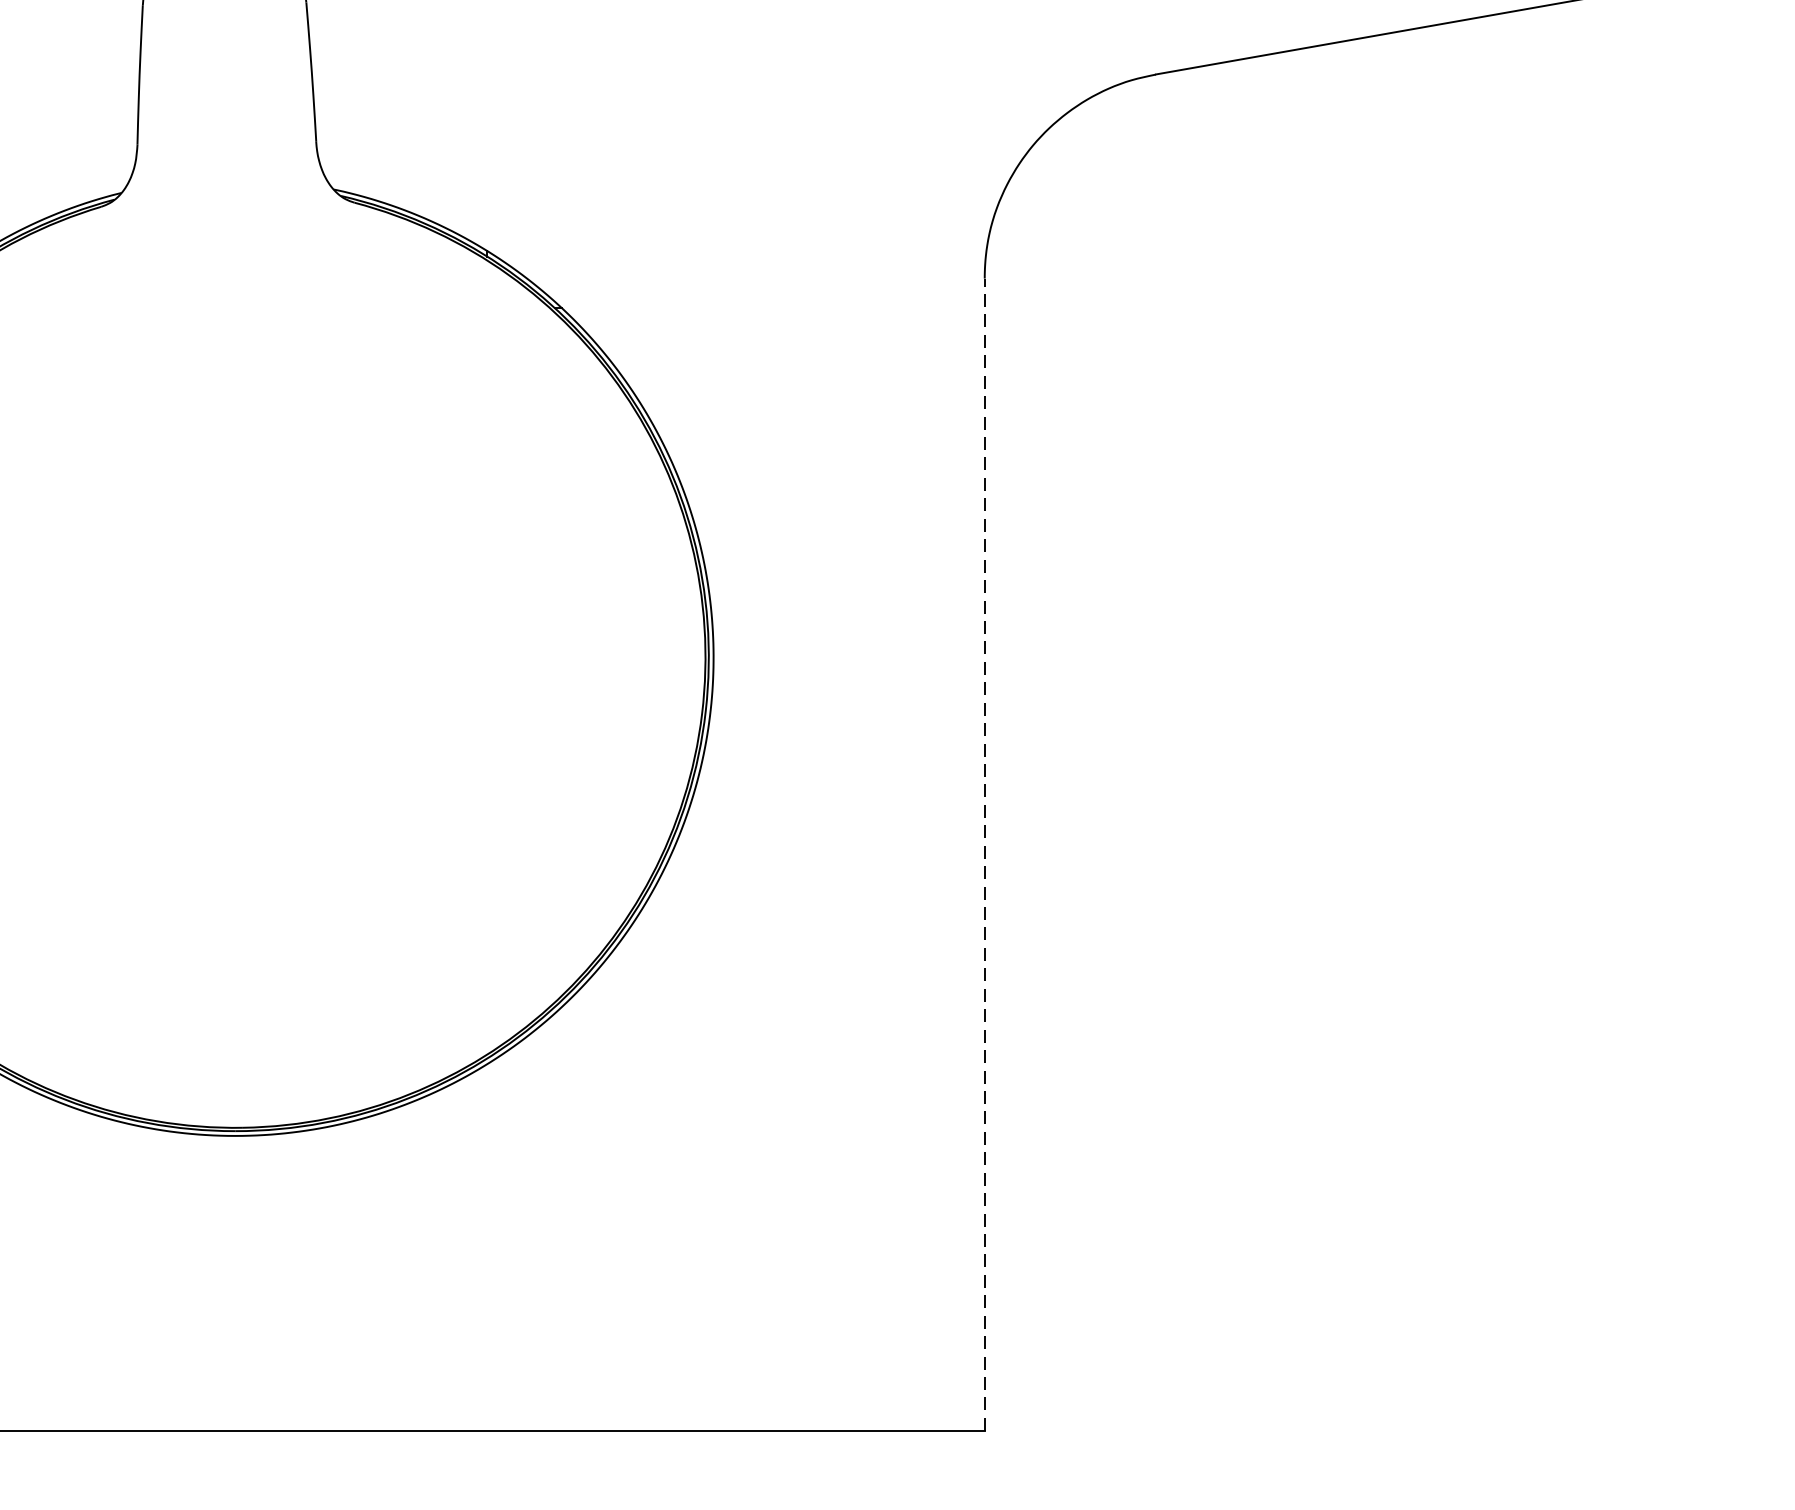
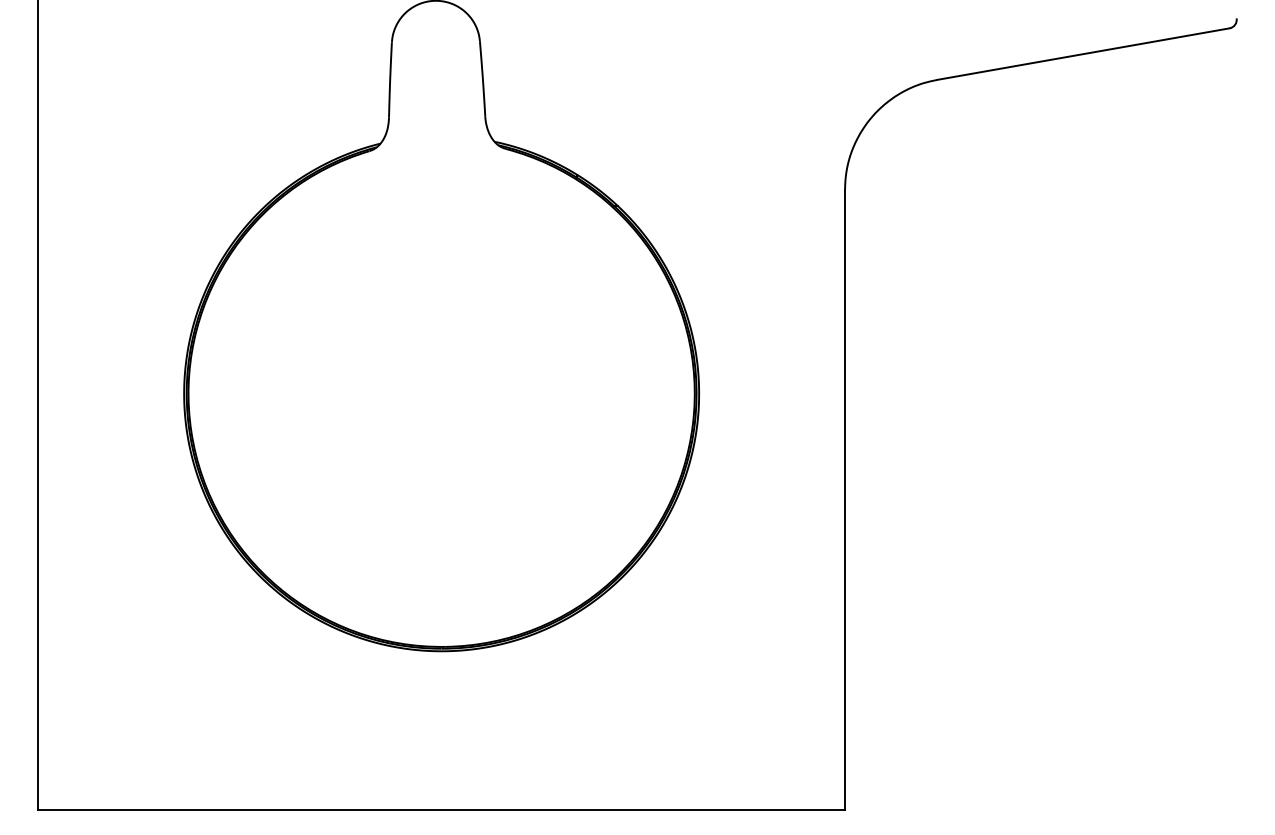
line: (985, 853) -> (845, 499), dashed -> solid

